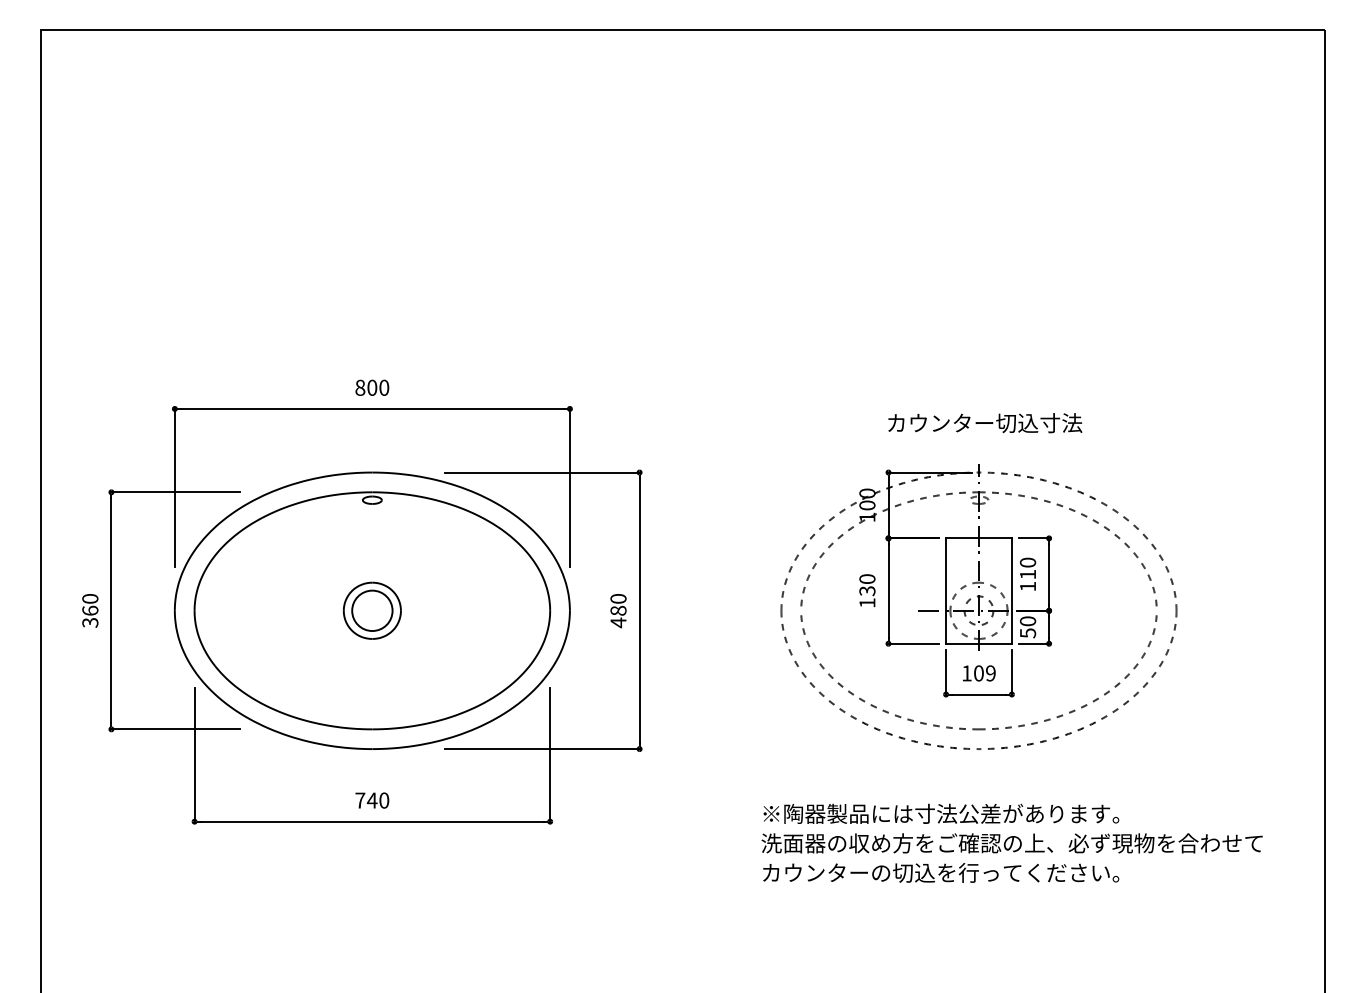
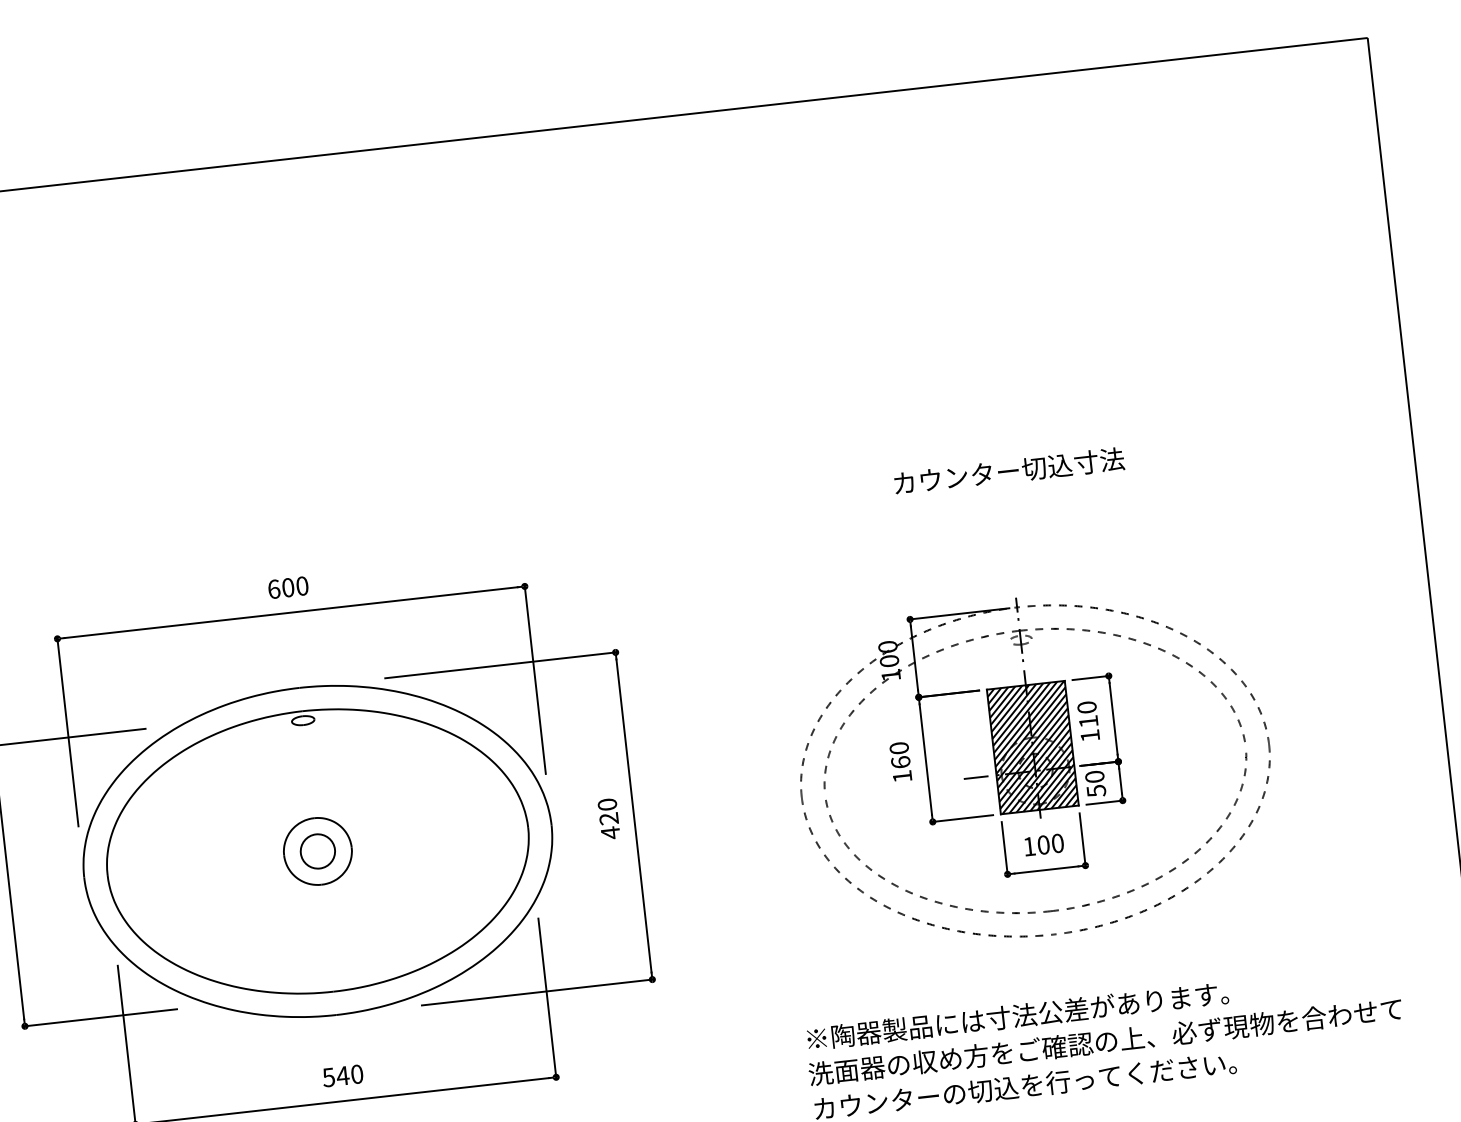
text: (360, 387) -> (274, 588), 800 -> 600
text: (985, 423) -> (1009, 471), moved
hatch: (978, 590) -> (1032, 746), added
text: (867, 591) -> (901, 762), 130 -> 160
circle: (371, 610) -> (316, 851), size x0.71
text: (618, 610) -> (609, 818), 480 -> 420
text: (990, 673) -> (1057, 843), 109 -> 100
text: (360, 800) -> (329, 1077), 740 -> 540

